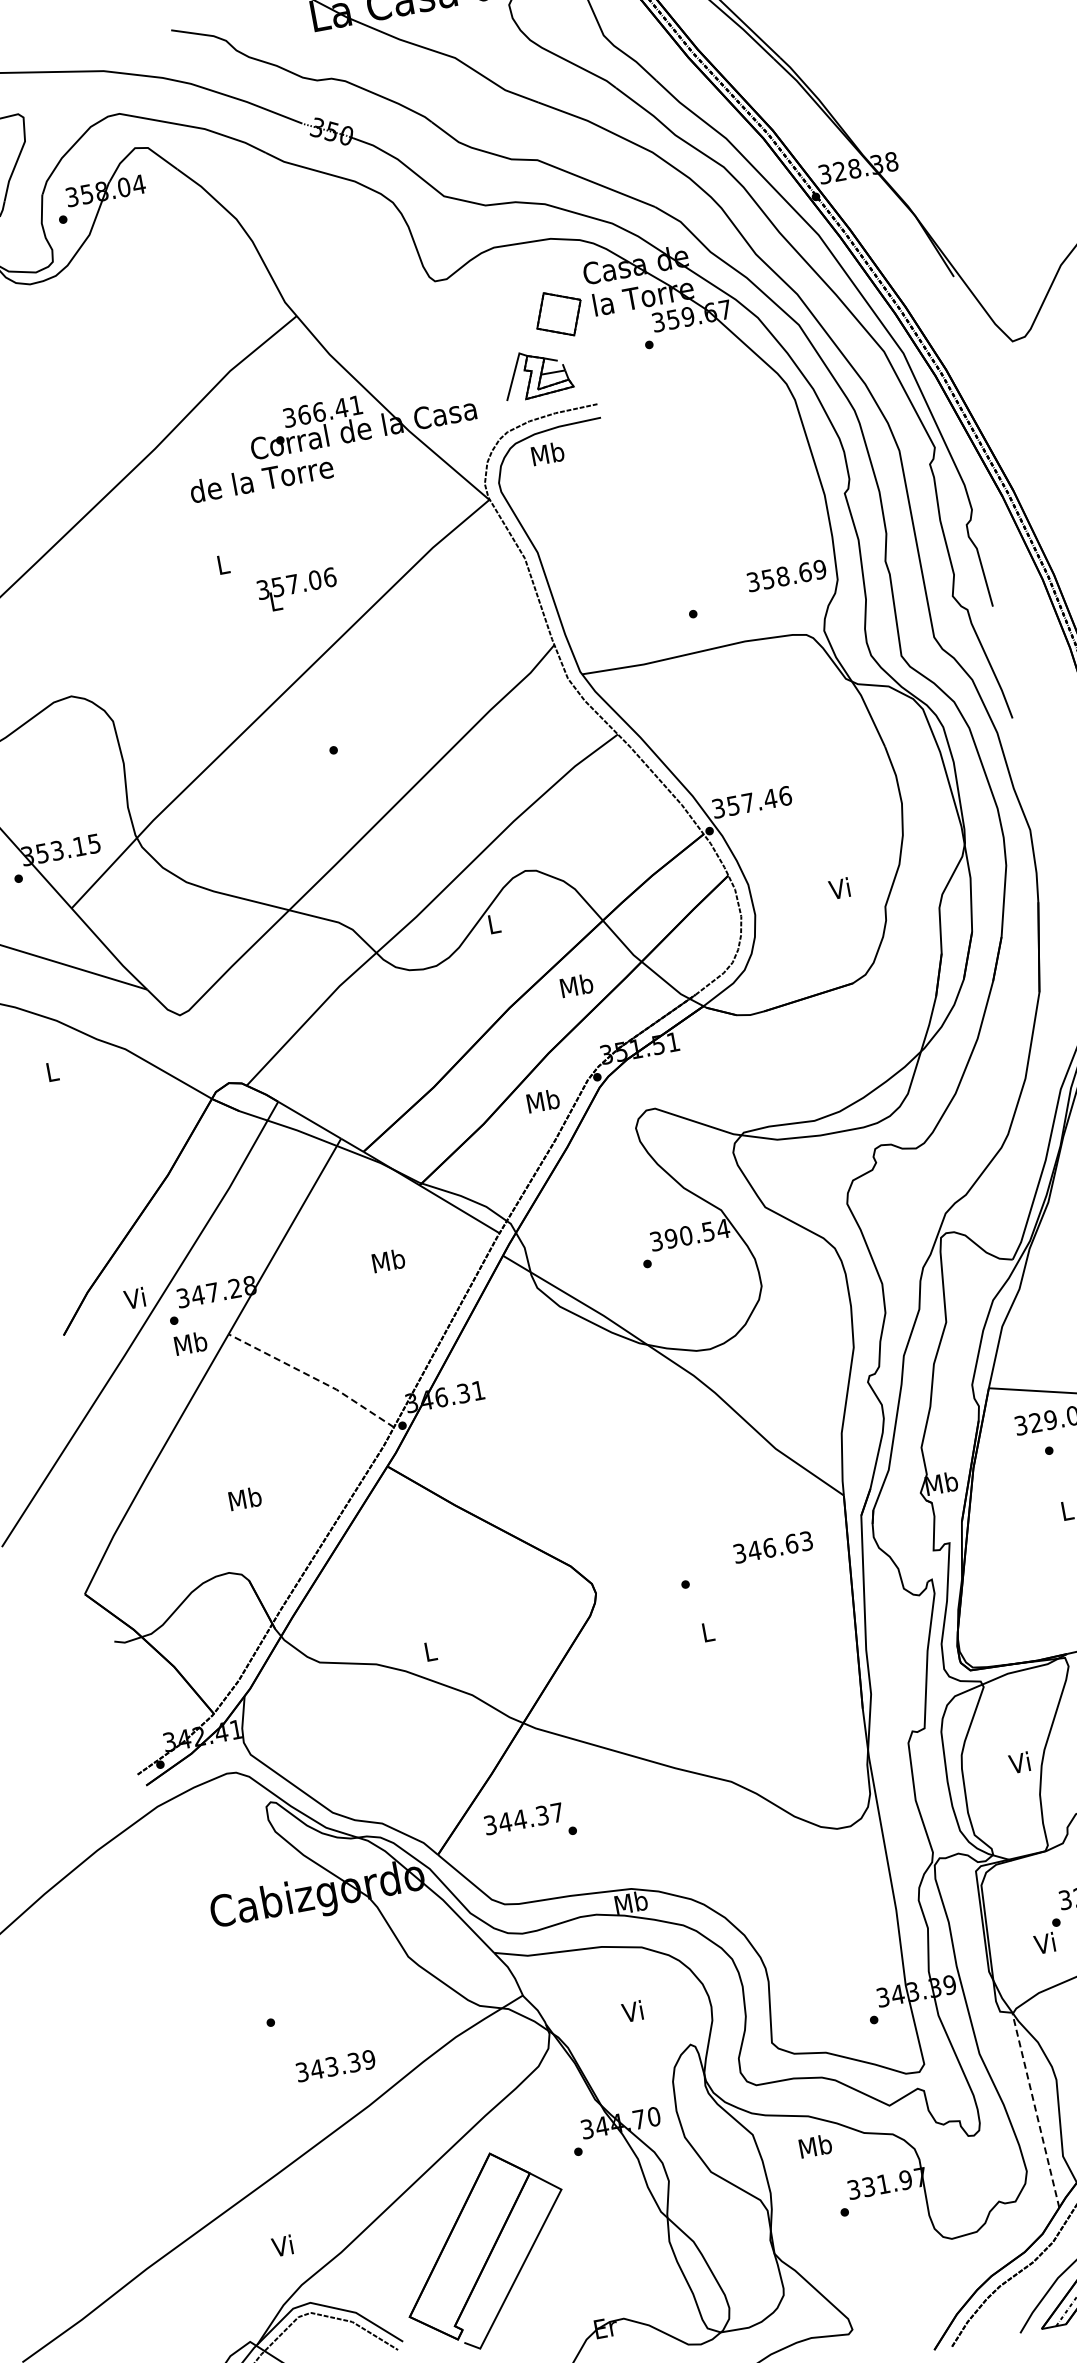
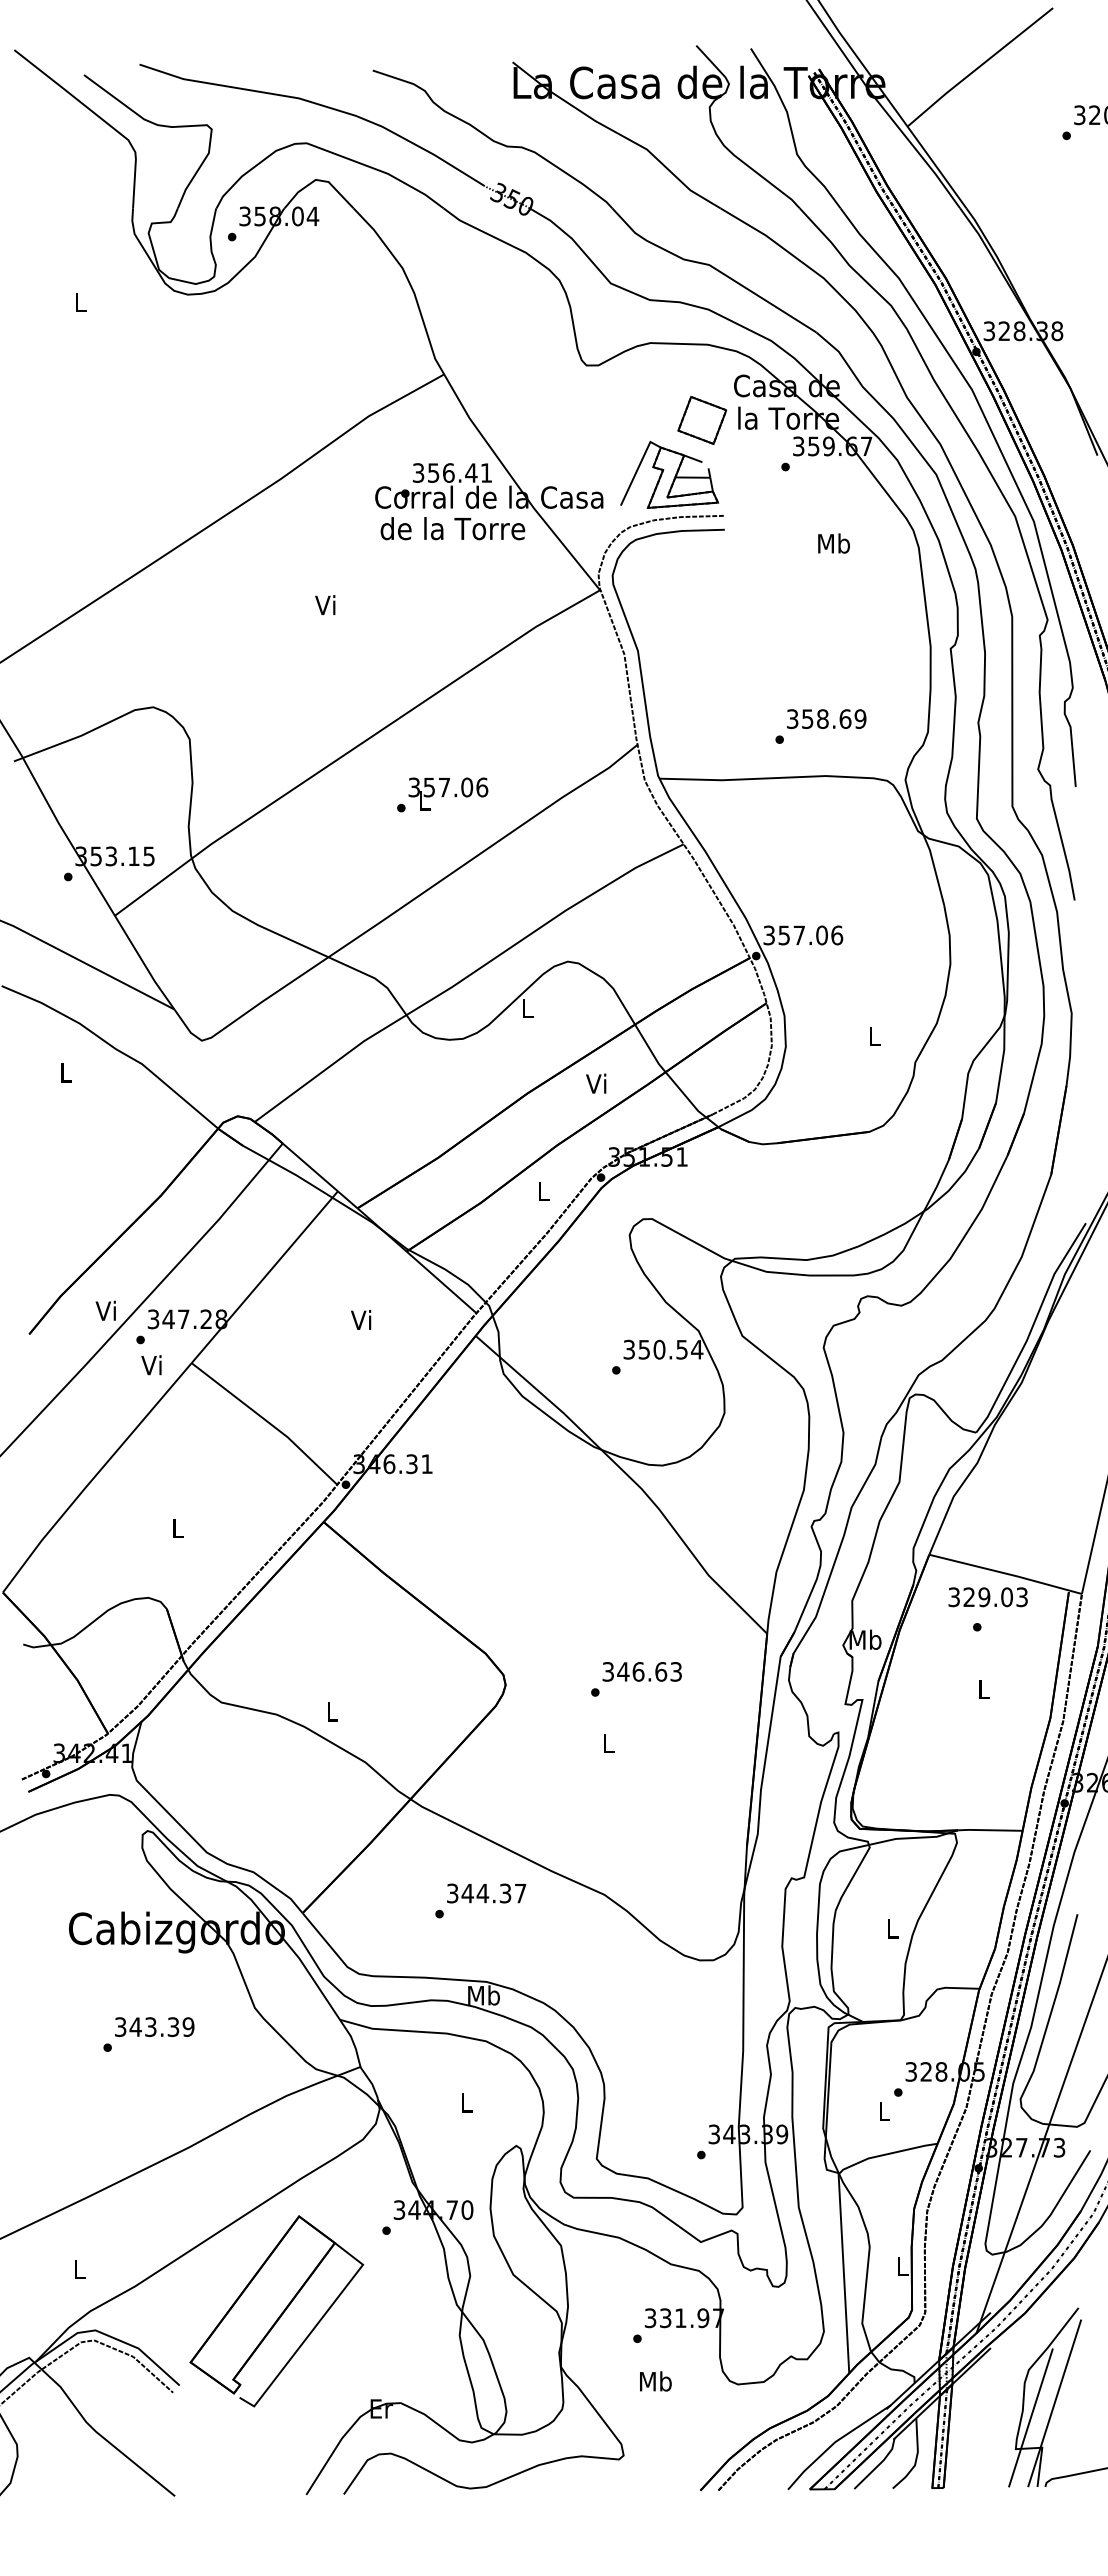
part: (536, 373) -> (669, 474), size x1.43
text: (304, 414) -> (433, 472), 366.41 -> 356.41
text: (547, 453) -> (833, 543), moved
text: (261, 479) -> (452, 528), moved
text: (222, 564) -> (325, 605), L -> Vi
text: (786, 575) -> (826, 718), moved
text: (297, 589) -> (448, 793), moved
text: (770, 799) -> (821, 935), 357.46 -> 357.06
text: (839, 888) -> (873, 1036), Vi -> L
text: (576, 985) -> (597, 1083), Mb -> Vi
text: (543, 1101) -> (543, 1191), Mb -> L
text: (671, 1238) -> (644, 1349), 390.54 -> 350.54
text: (388, 1261) -> (362, 1320), Mb -> Vi
text: (190, 1343) -> (152, 1365), Mb -> Vi
line: (313, 1377) -> (267, 1421), dashed -> solid
text: (244, 1498) -> (177, 1527), Mb -> L
text: (772, 1547) -> (641, 1671), moved
text: (1019, 1762) -> (891, 1928), Vi -> L
text: (523, 1818) -> (486, 1893), moved
text: (1044, 1943) -> (882, 2110), Vi -> L
text: (632, 2011) -> (465, 2102), Vi -> L
text: (335, 2065) -> (154, 2026), moved
line: (1035, 2108) -> (843, 2271), dashed -> solid
text: (815, 2146) -> (655, 2381), moved
text: (282, 2246) -> (78, 2269), Vi -> L

